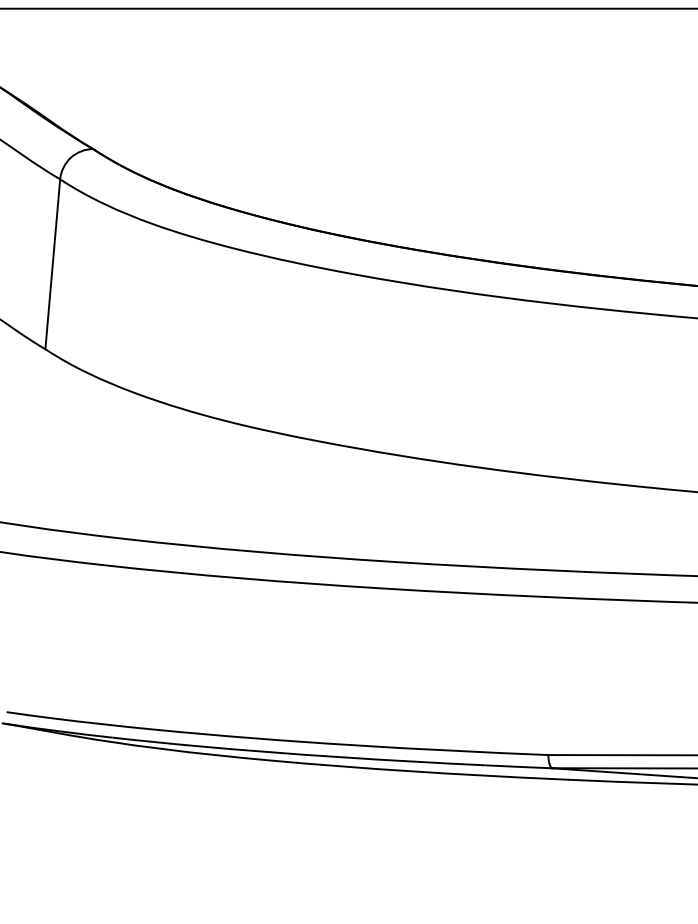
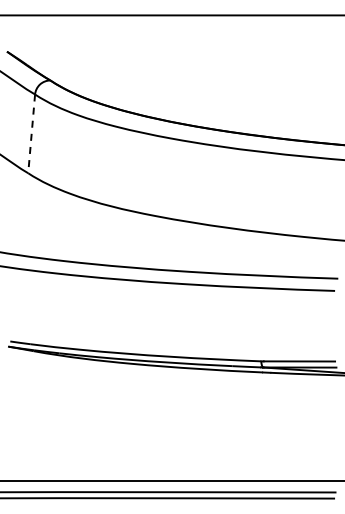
line: (52, 263) -> (31, 133), solid -> dashed

